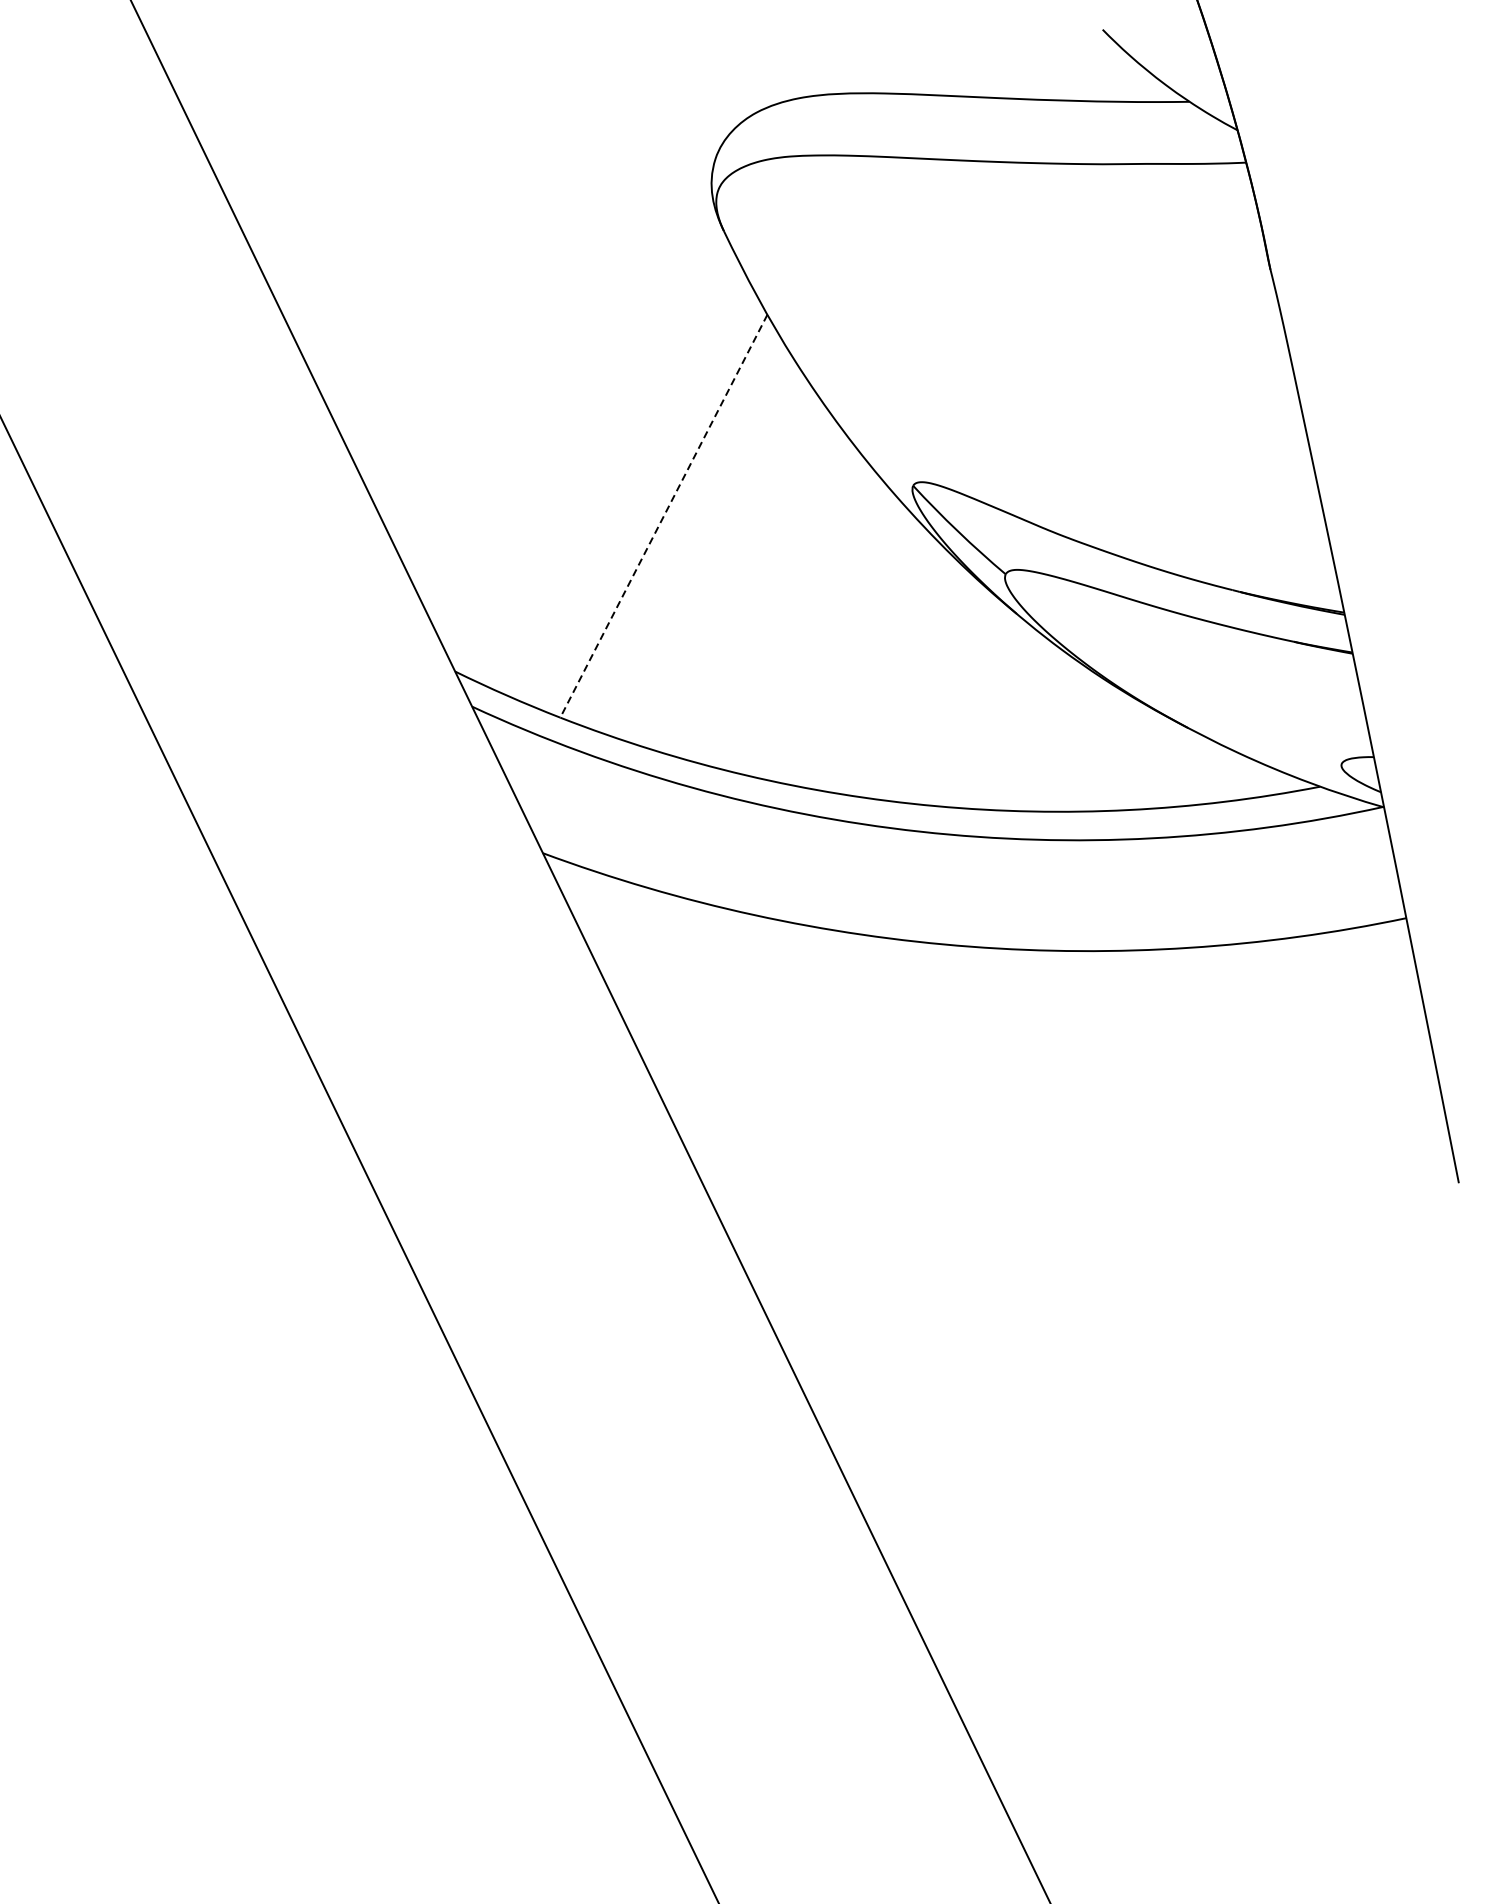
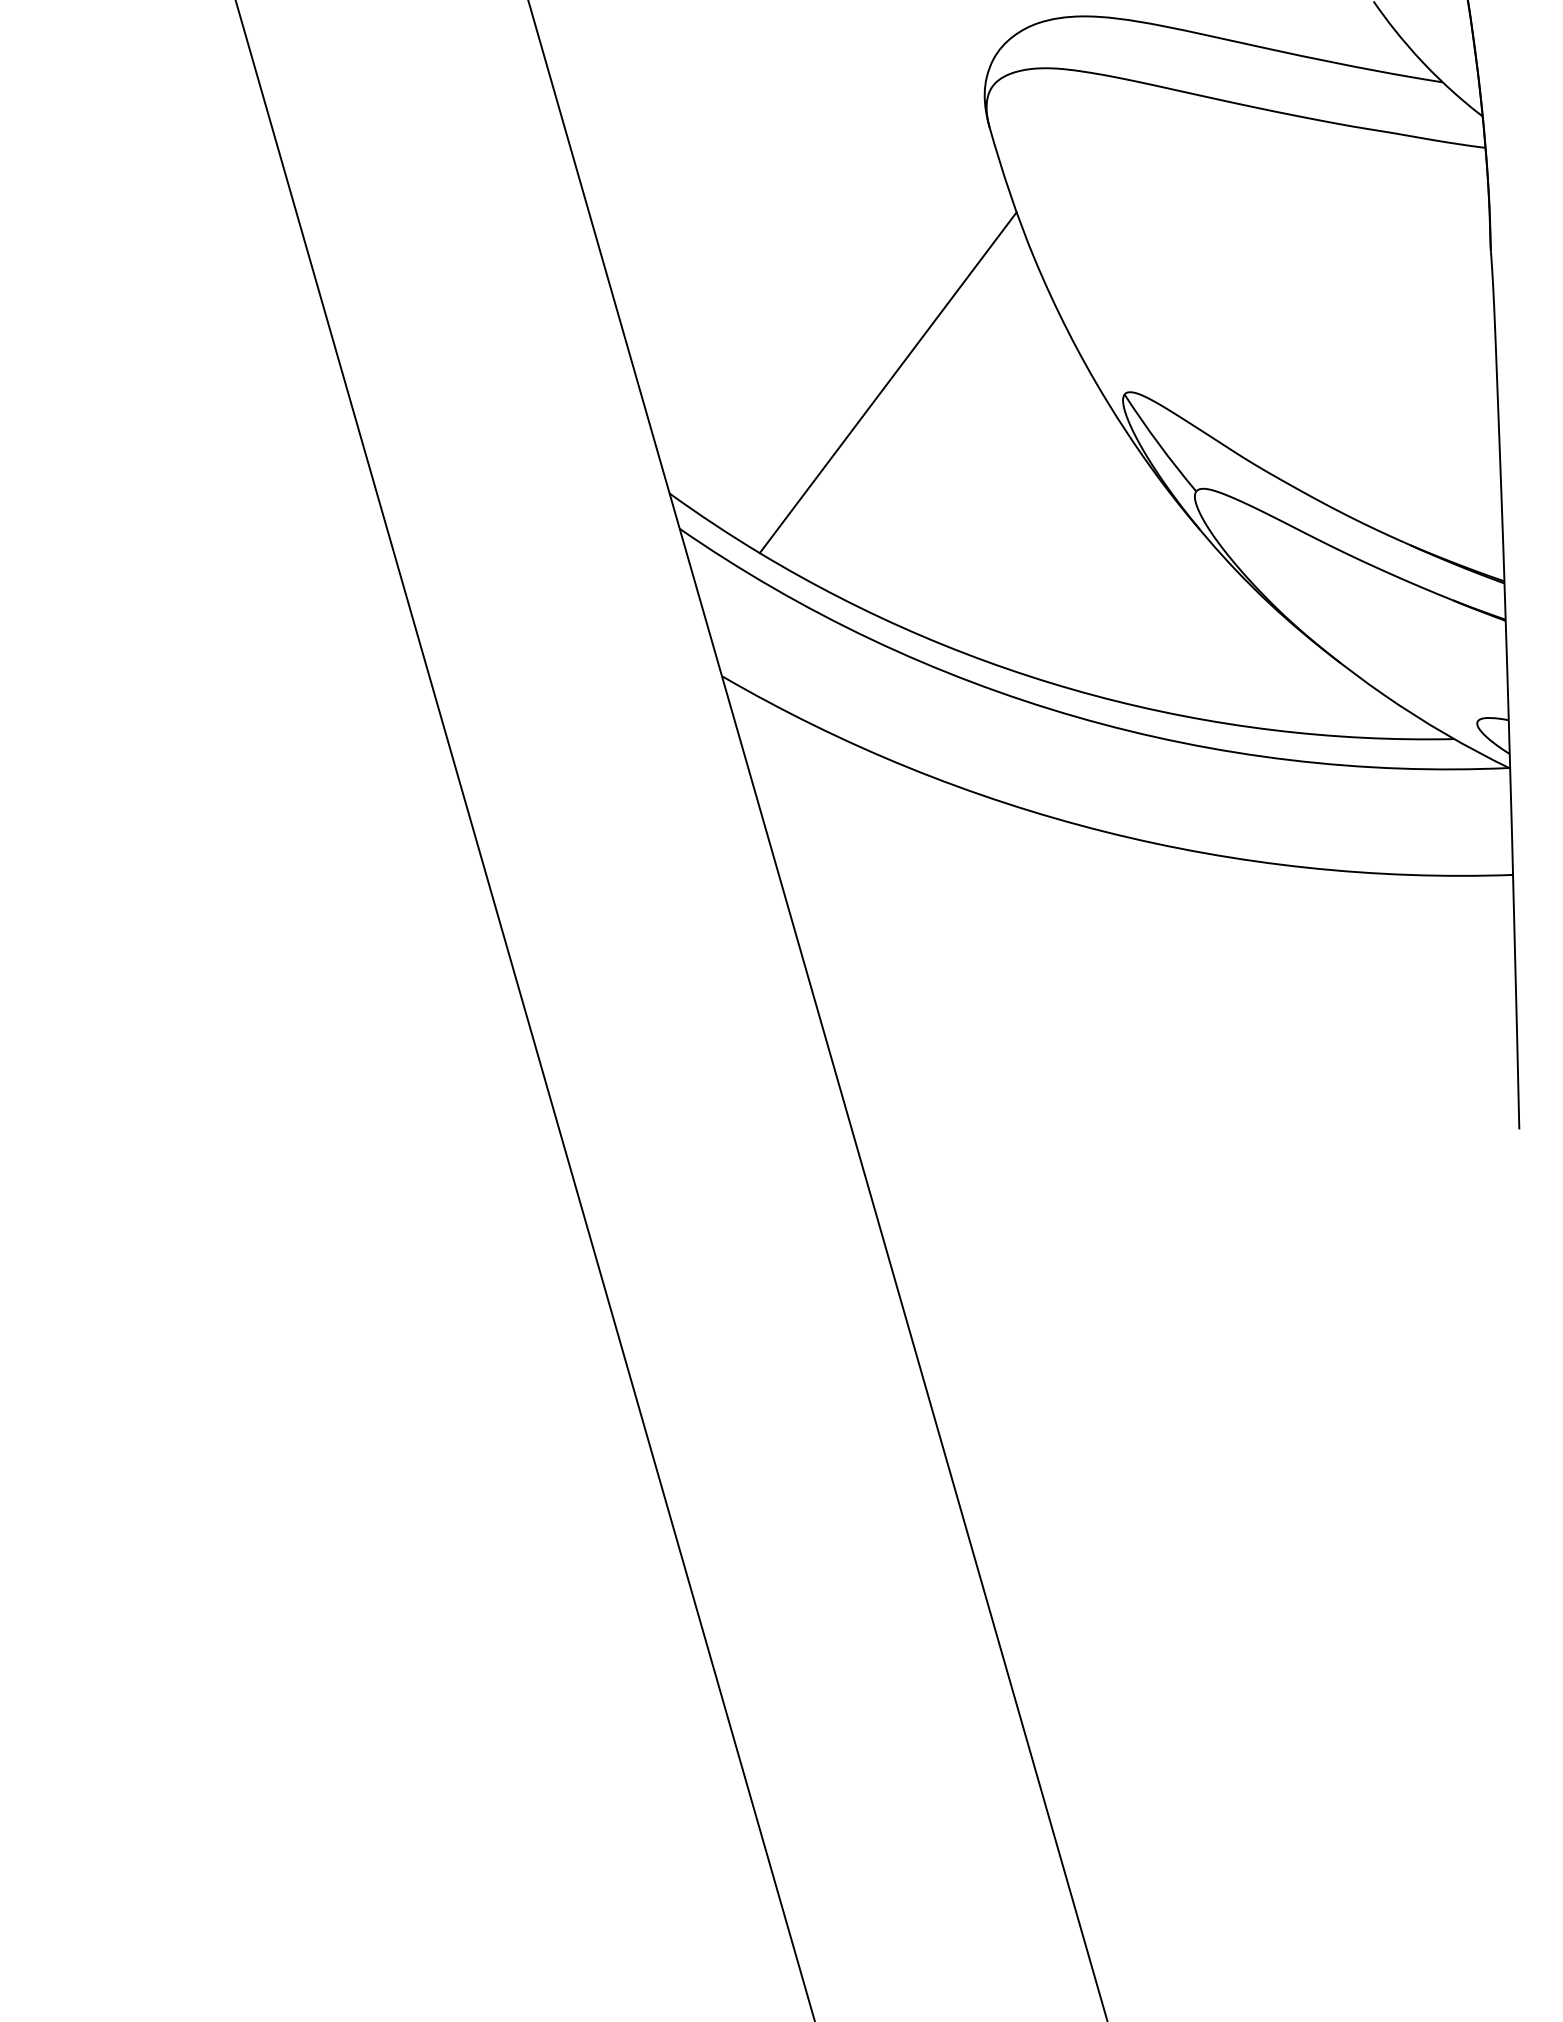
line: (663, 517) -> (887, 383), dashed -> solid

